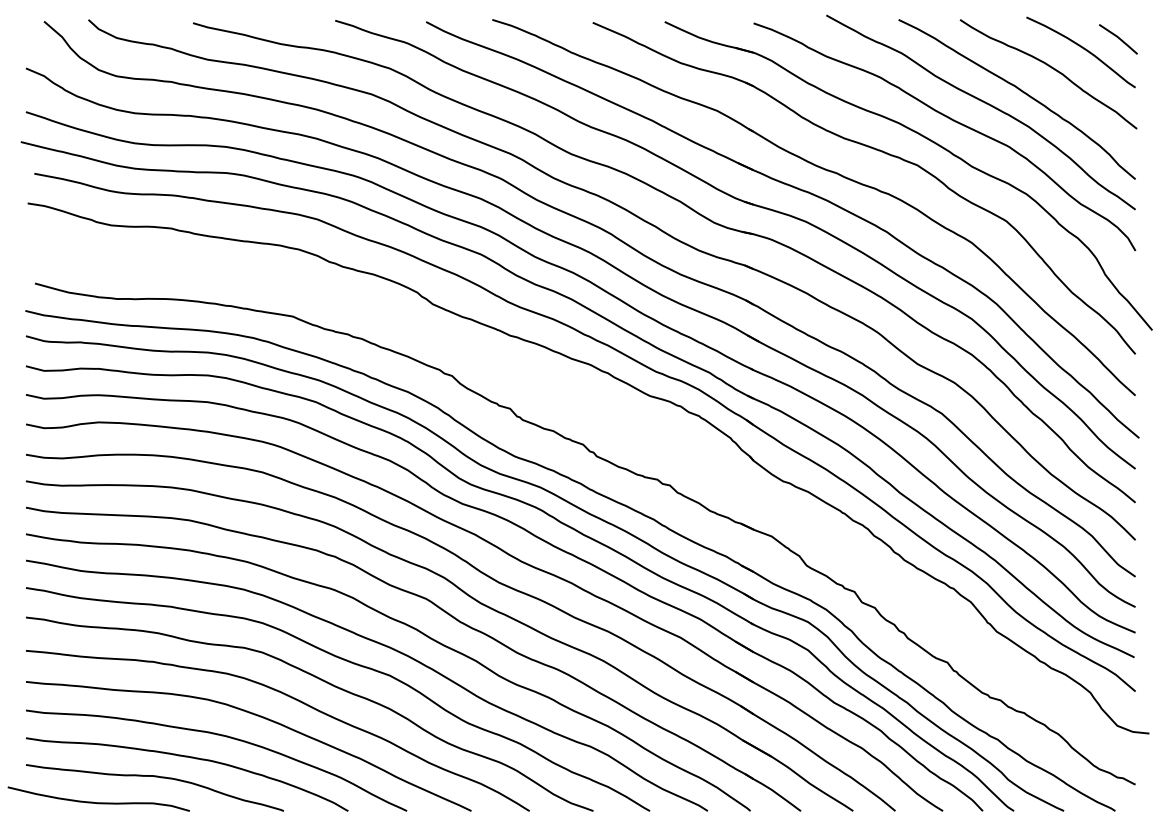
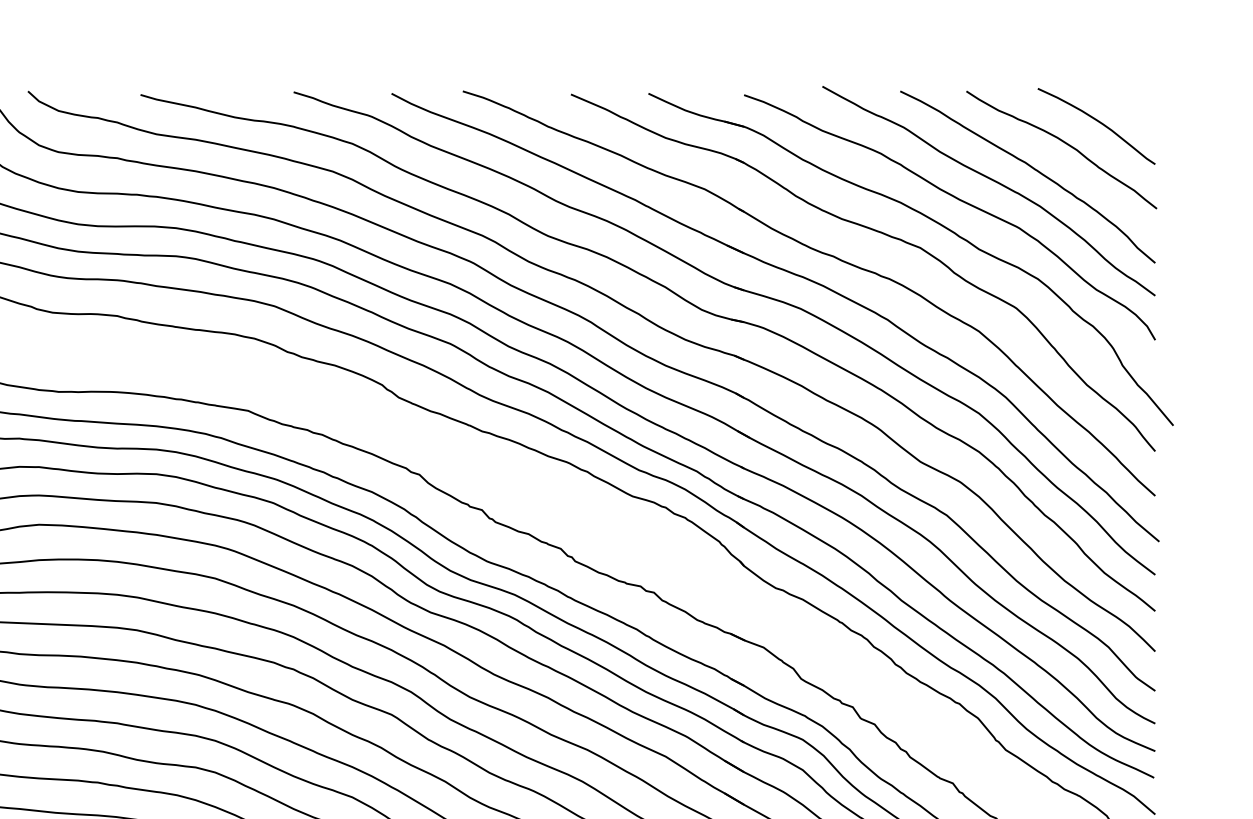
line: (1118, 38) -> (1136, 111), removed

